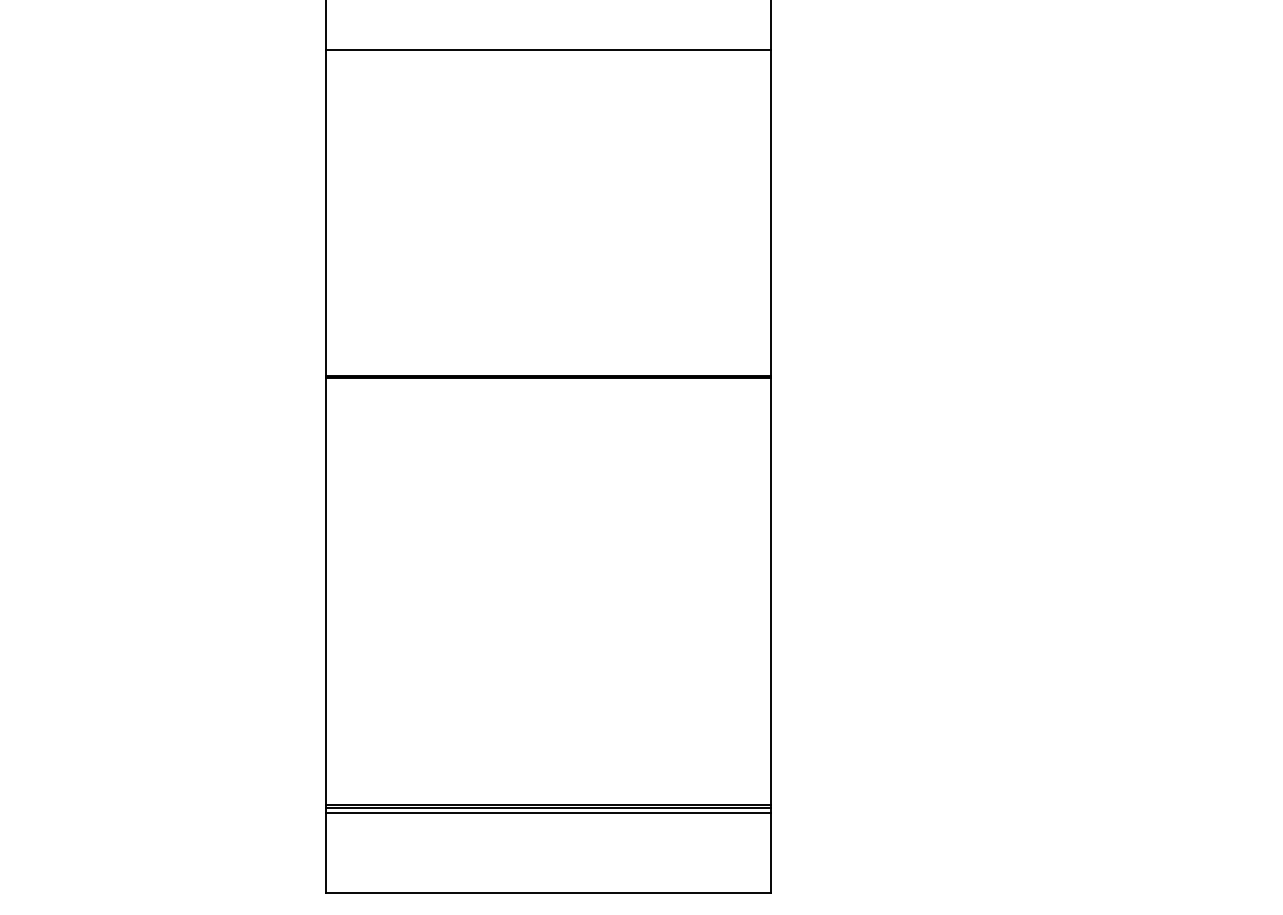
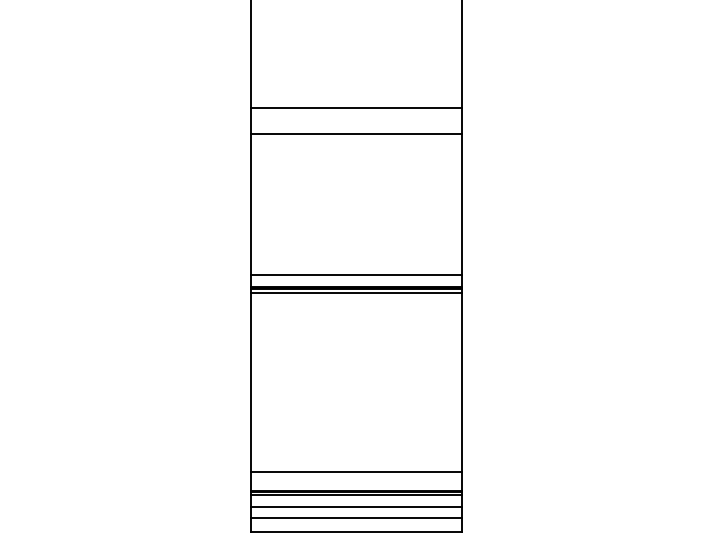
line: (548, 348) -> (356, 274), added
line: (548, 386) -> (356, 292), added
line: (548, 766) -> (356, 472), added
line: (548, 840) -> (356, 507), added
line: (548, 864) -> (356, 518), added

